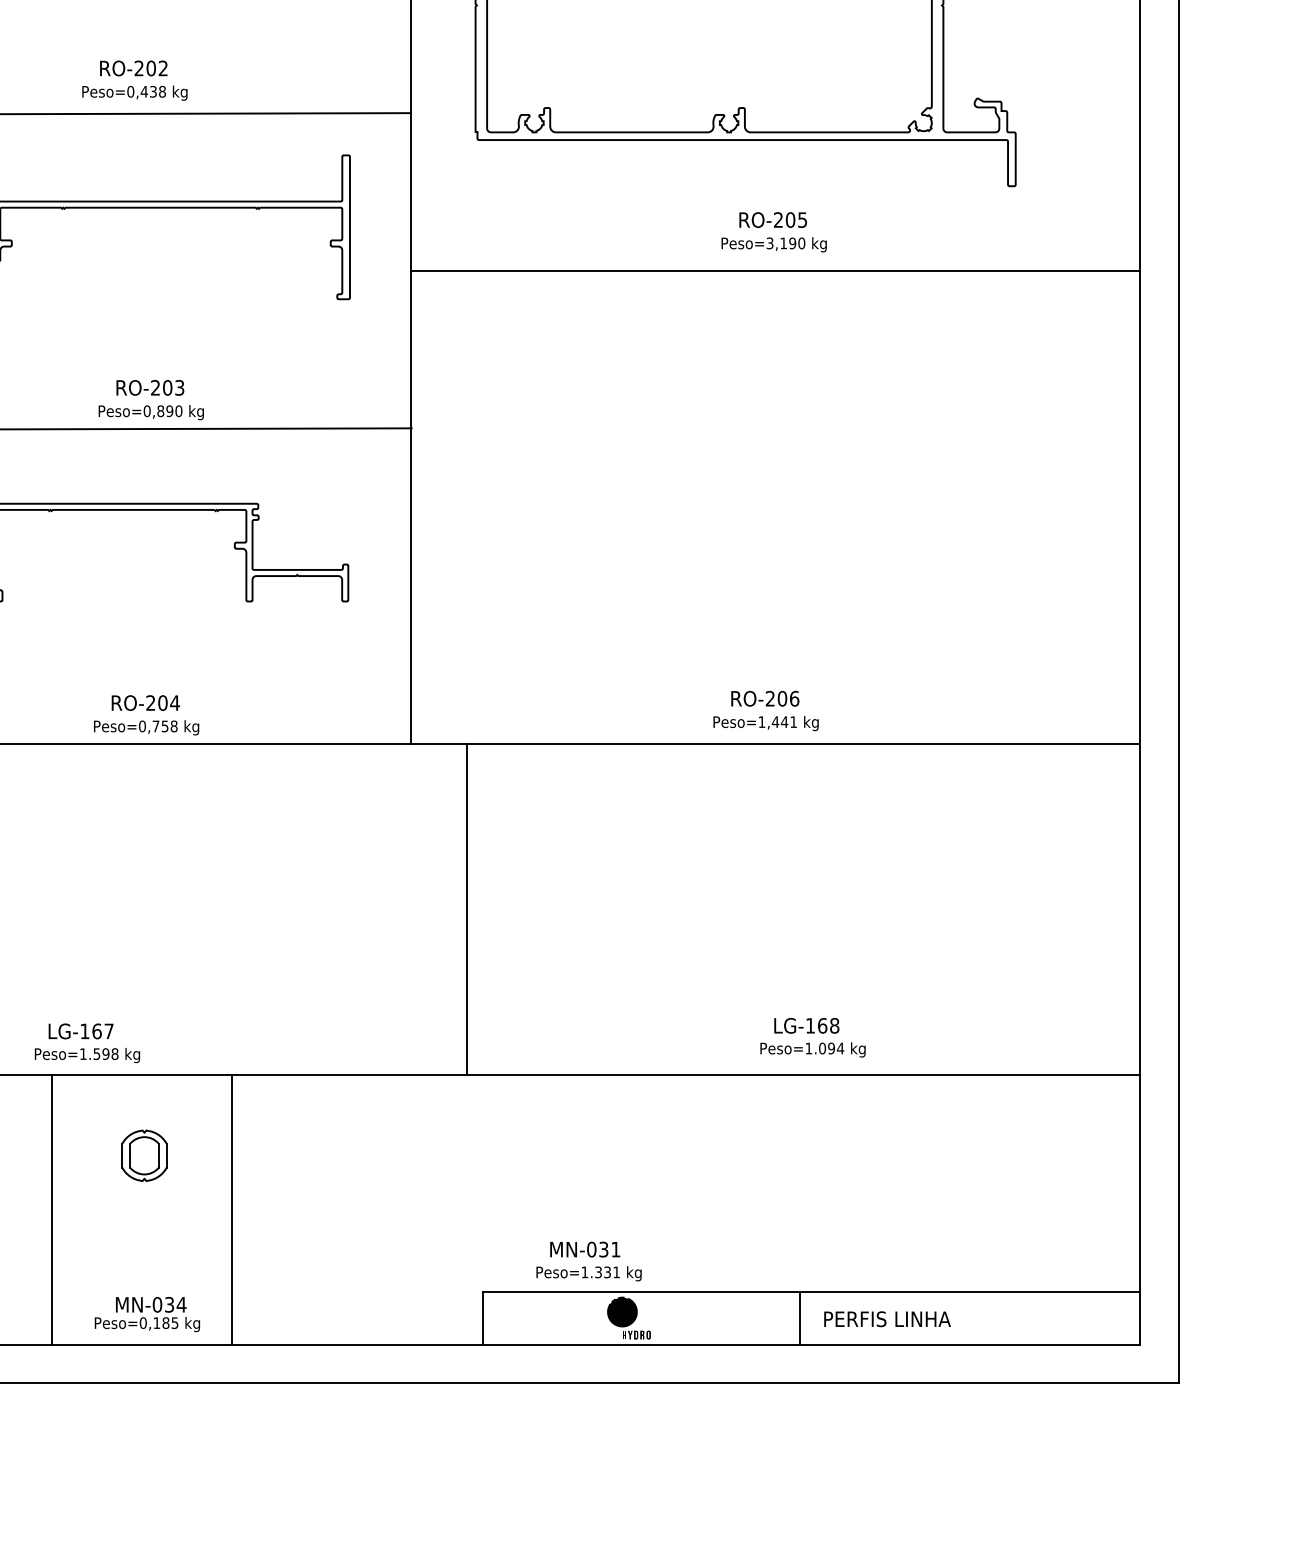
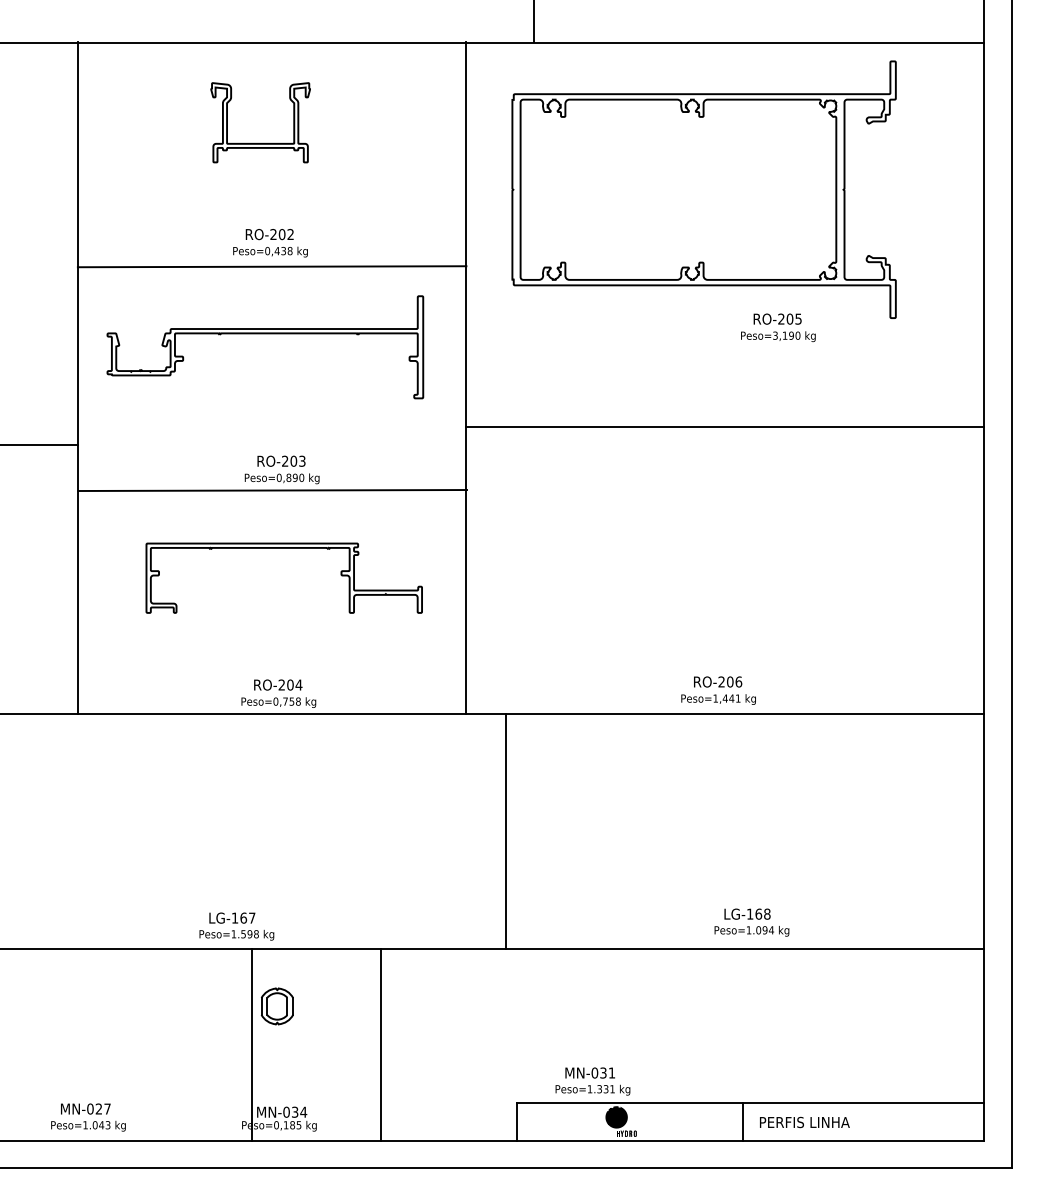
text: (774, 231) -> (778, 327), moved
line: (775, 271) -> (725, 427), moved
line: (51, 1209) -> (251, 1044), moved
line: (232, 1209) -> (380, 1044), moved

